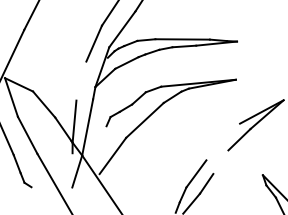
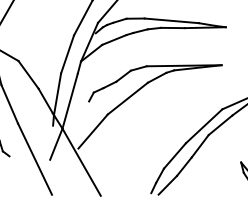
line: (81, 80) -> (67, 53), added
line: (223, 141) -> (204, 125), added
line: (220, 161) -> (199, 145), added

